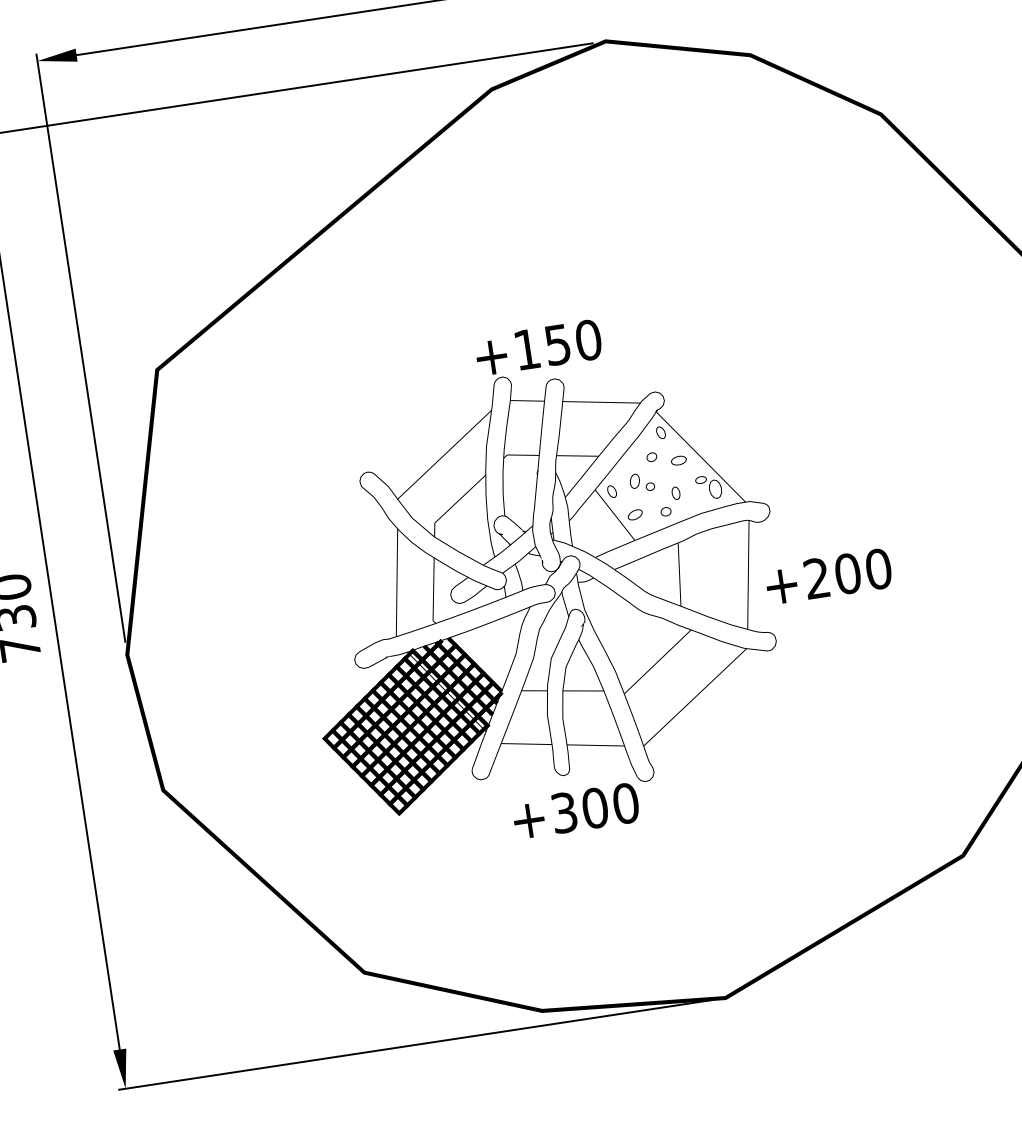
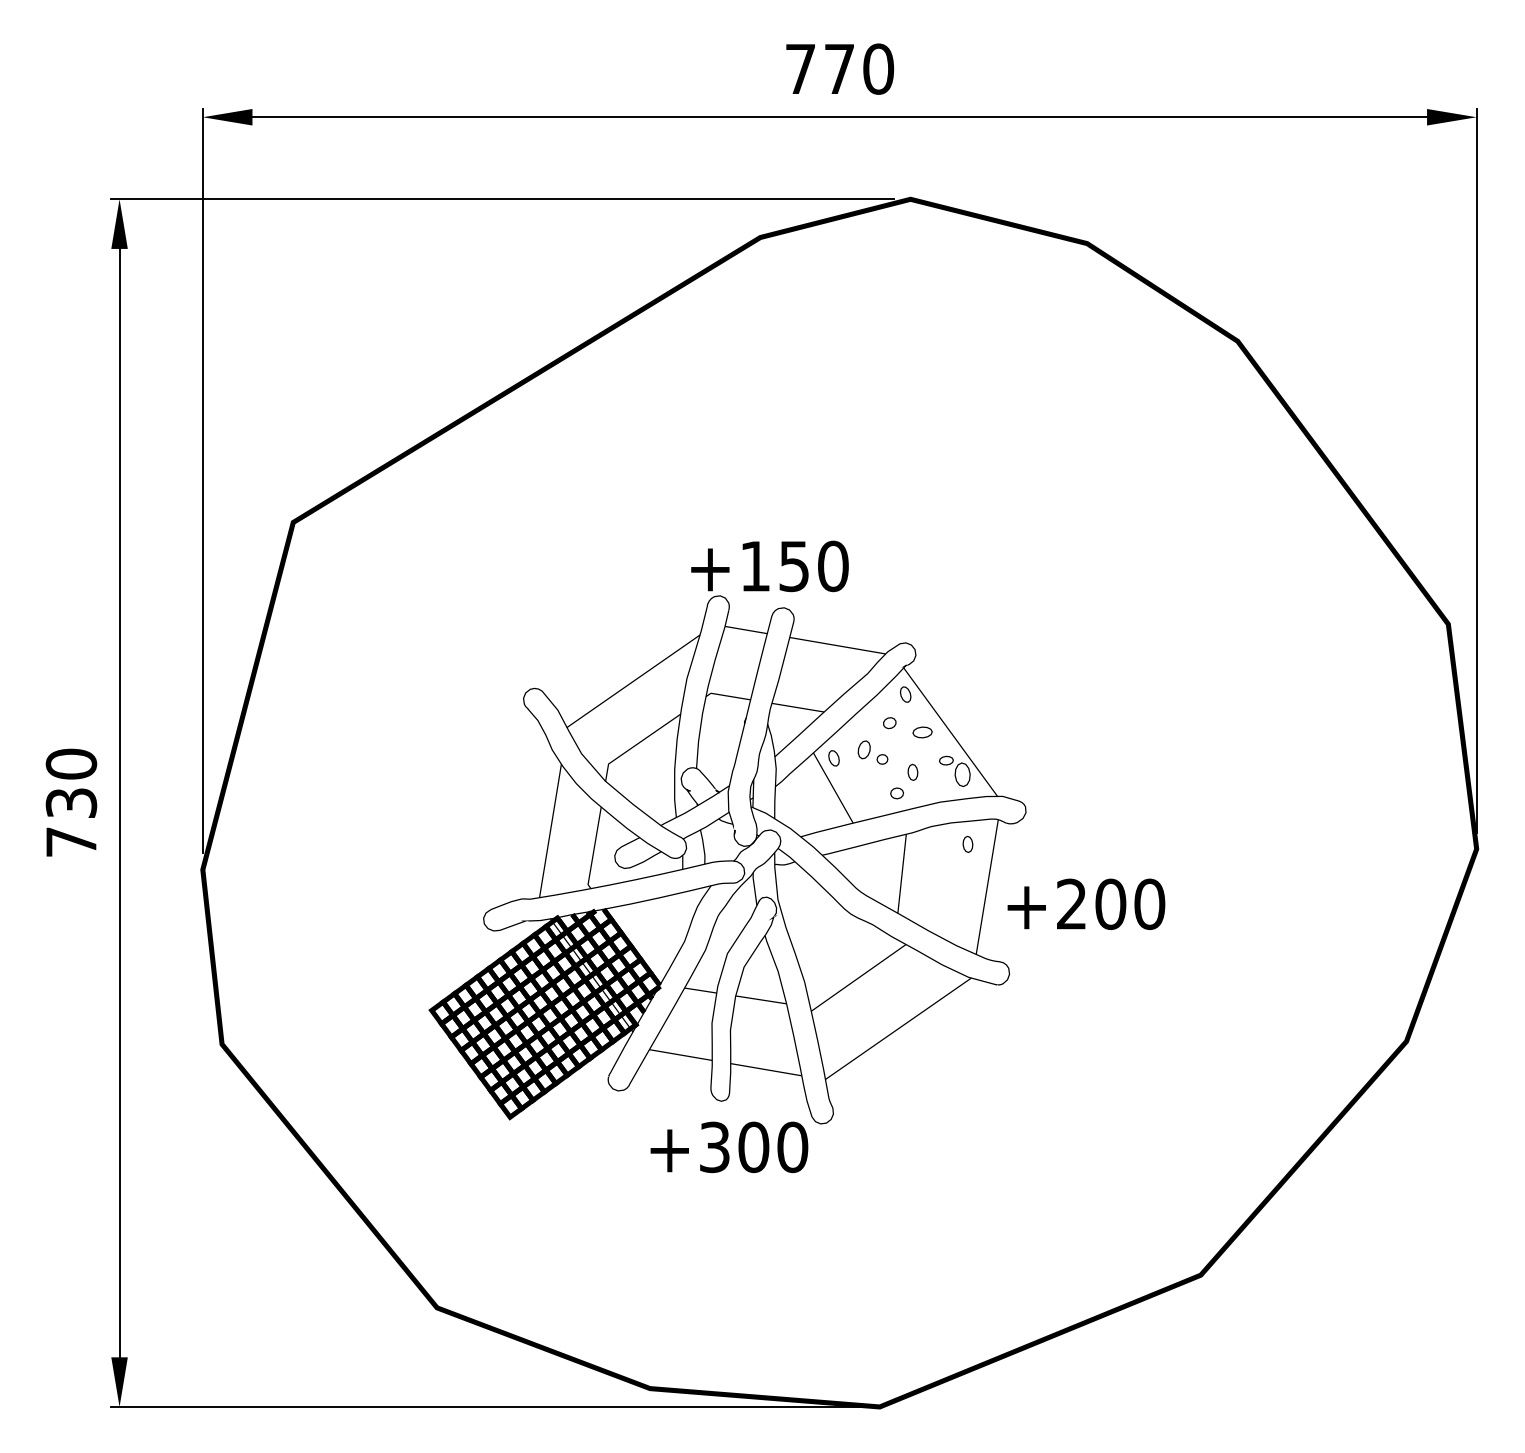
part: (635, 514) -> (858, 791), removed
part: (727, 542) -> (967, 843), added

